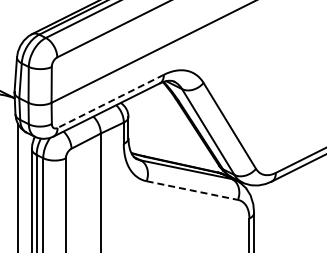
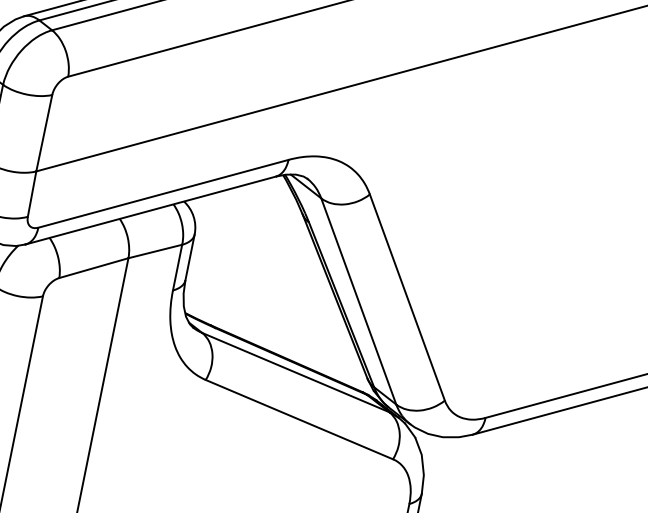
line: (110, 101) -> (162, 193), dashed -> solid
line: (192, 190) -> (299, 419), dashed -> solid

